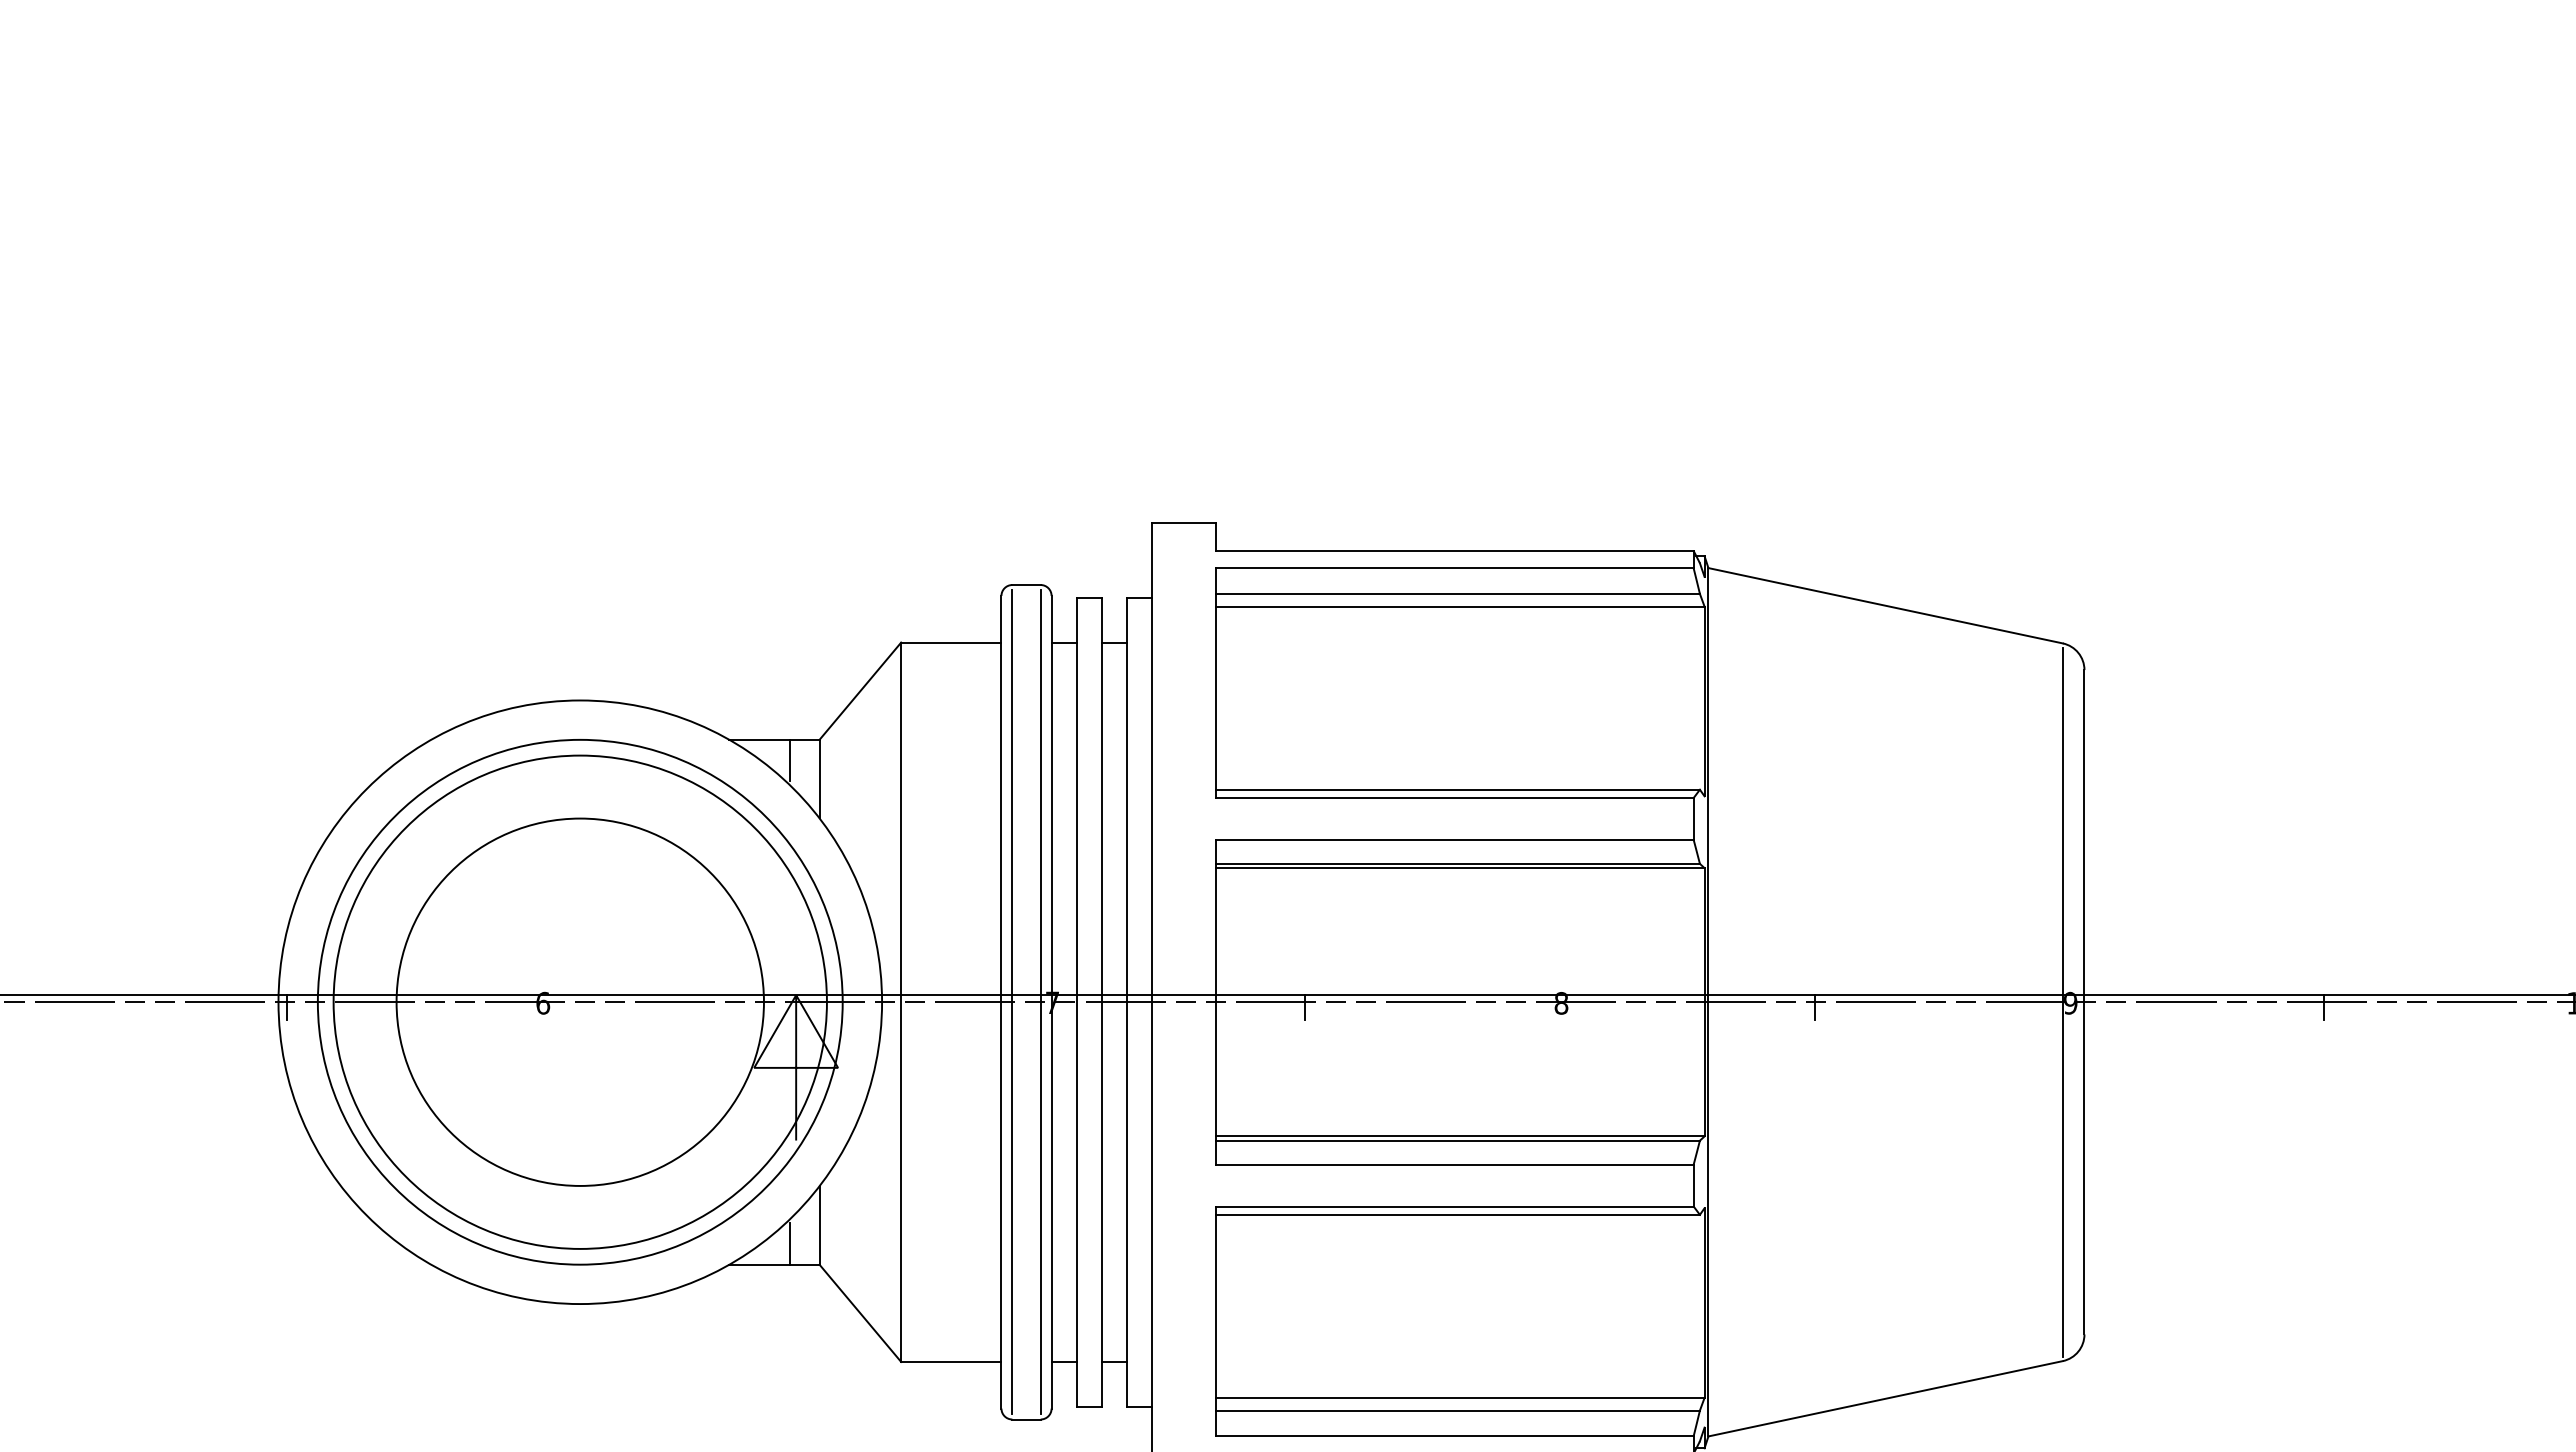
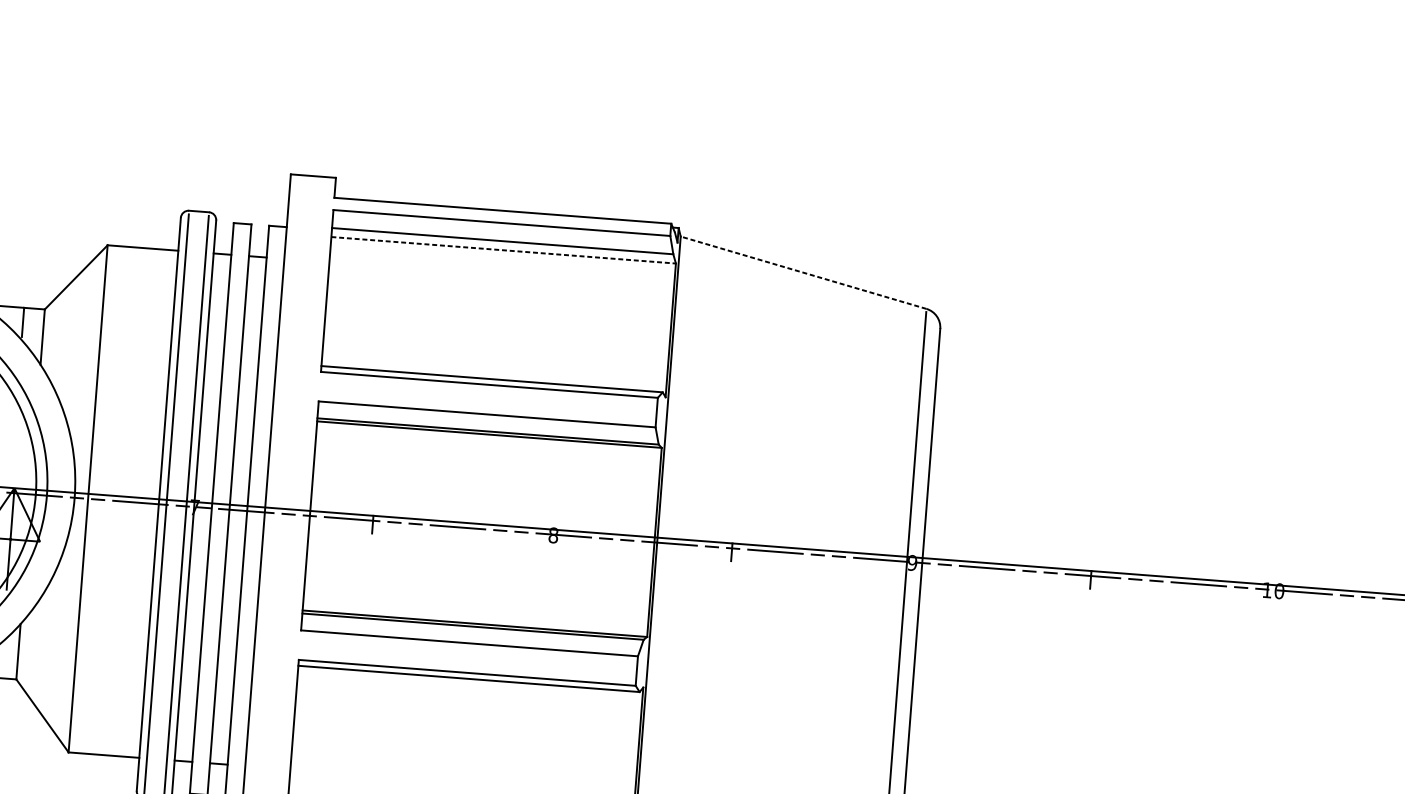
line: (1885, 605) -> (803, 272), solid -> dashed
line: (1460, 606) -> (503, 250), solid -> dashed

